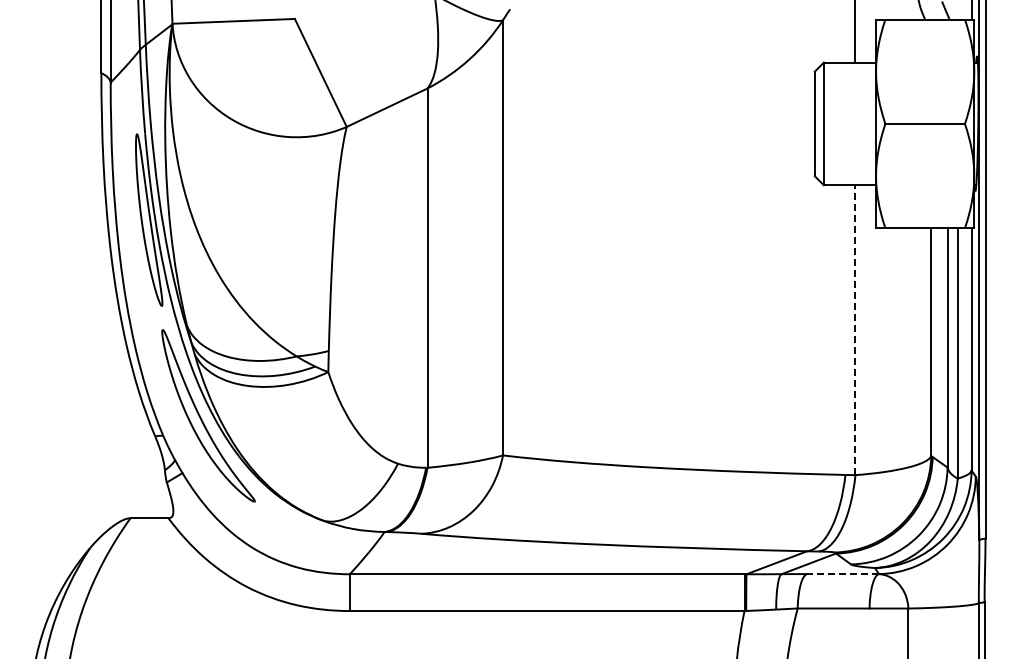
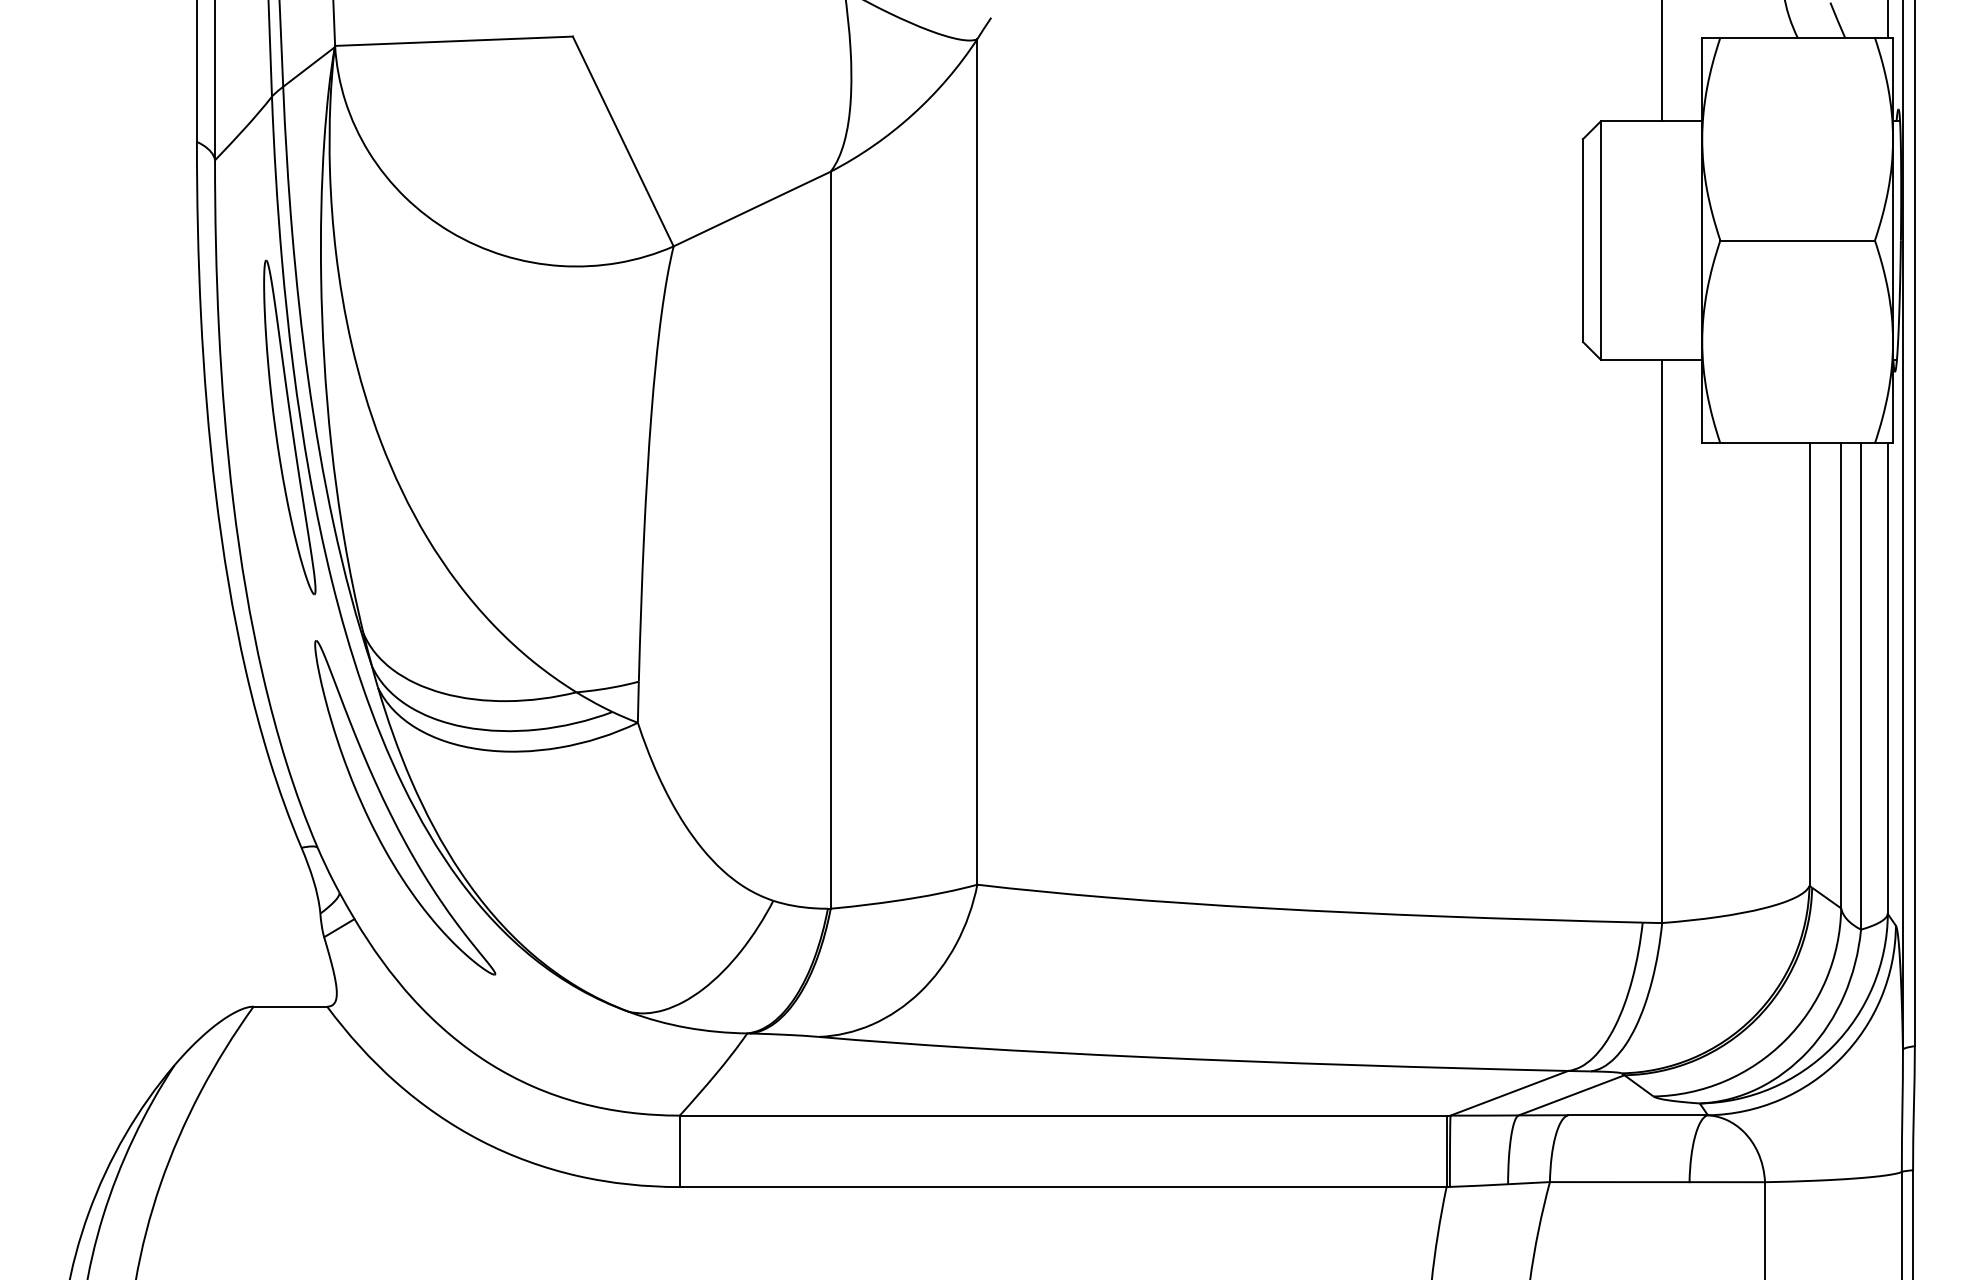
line: (855, 330) -> (1662, 641), dashed -> solid
line: (843, 574) -> (1638, 1116), dashed -> solid

